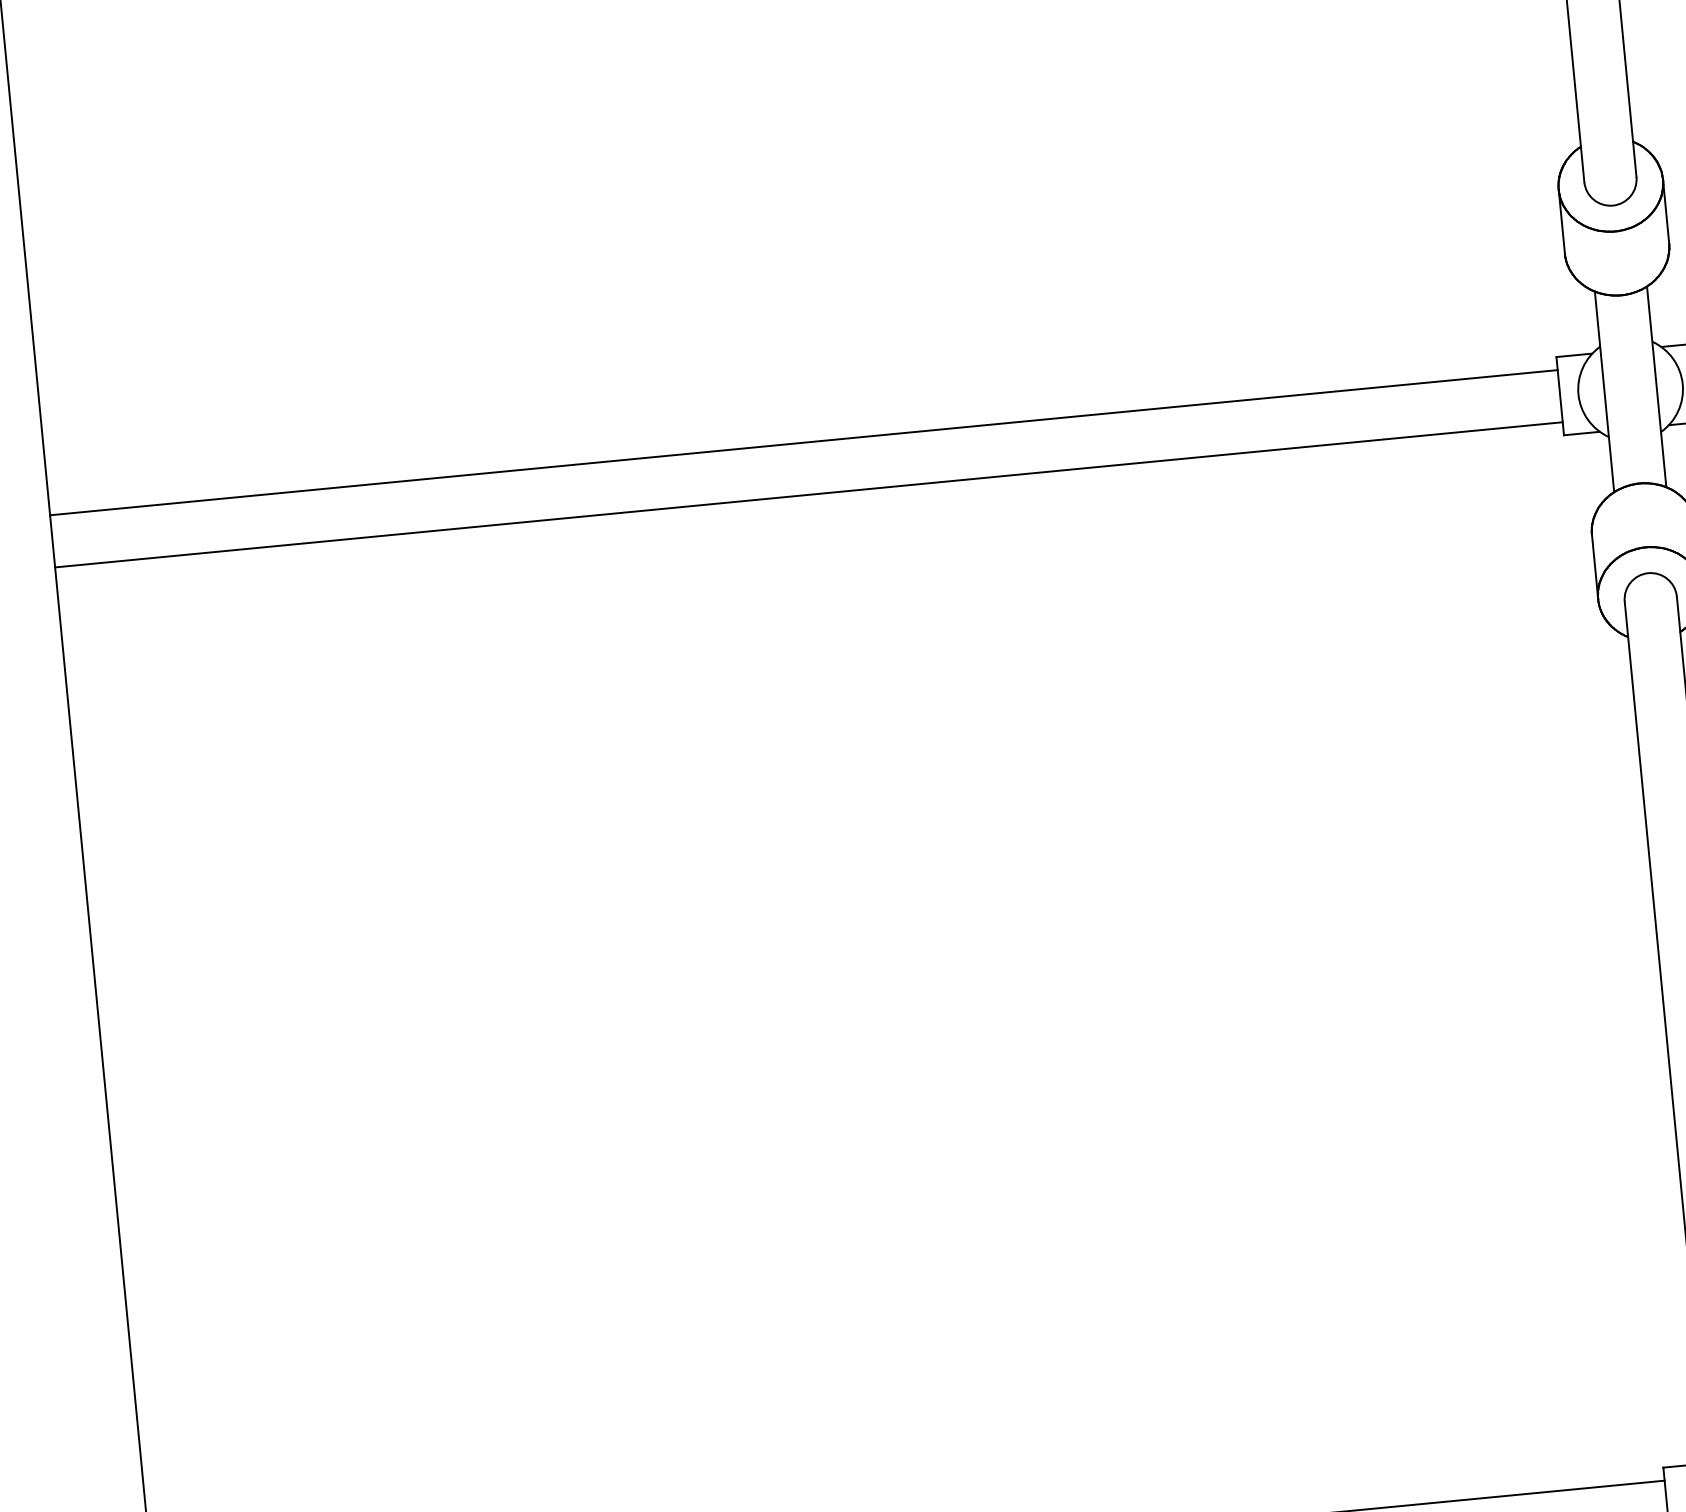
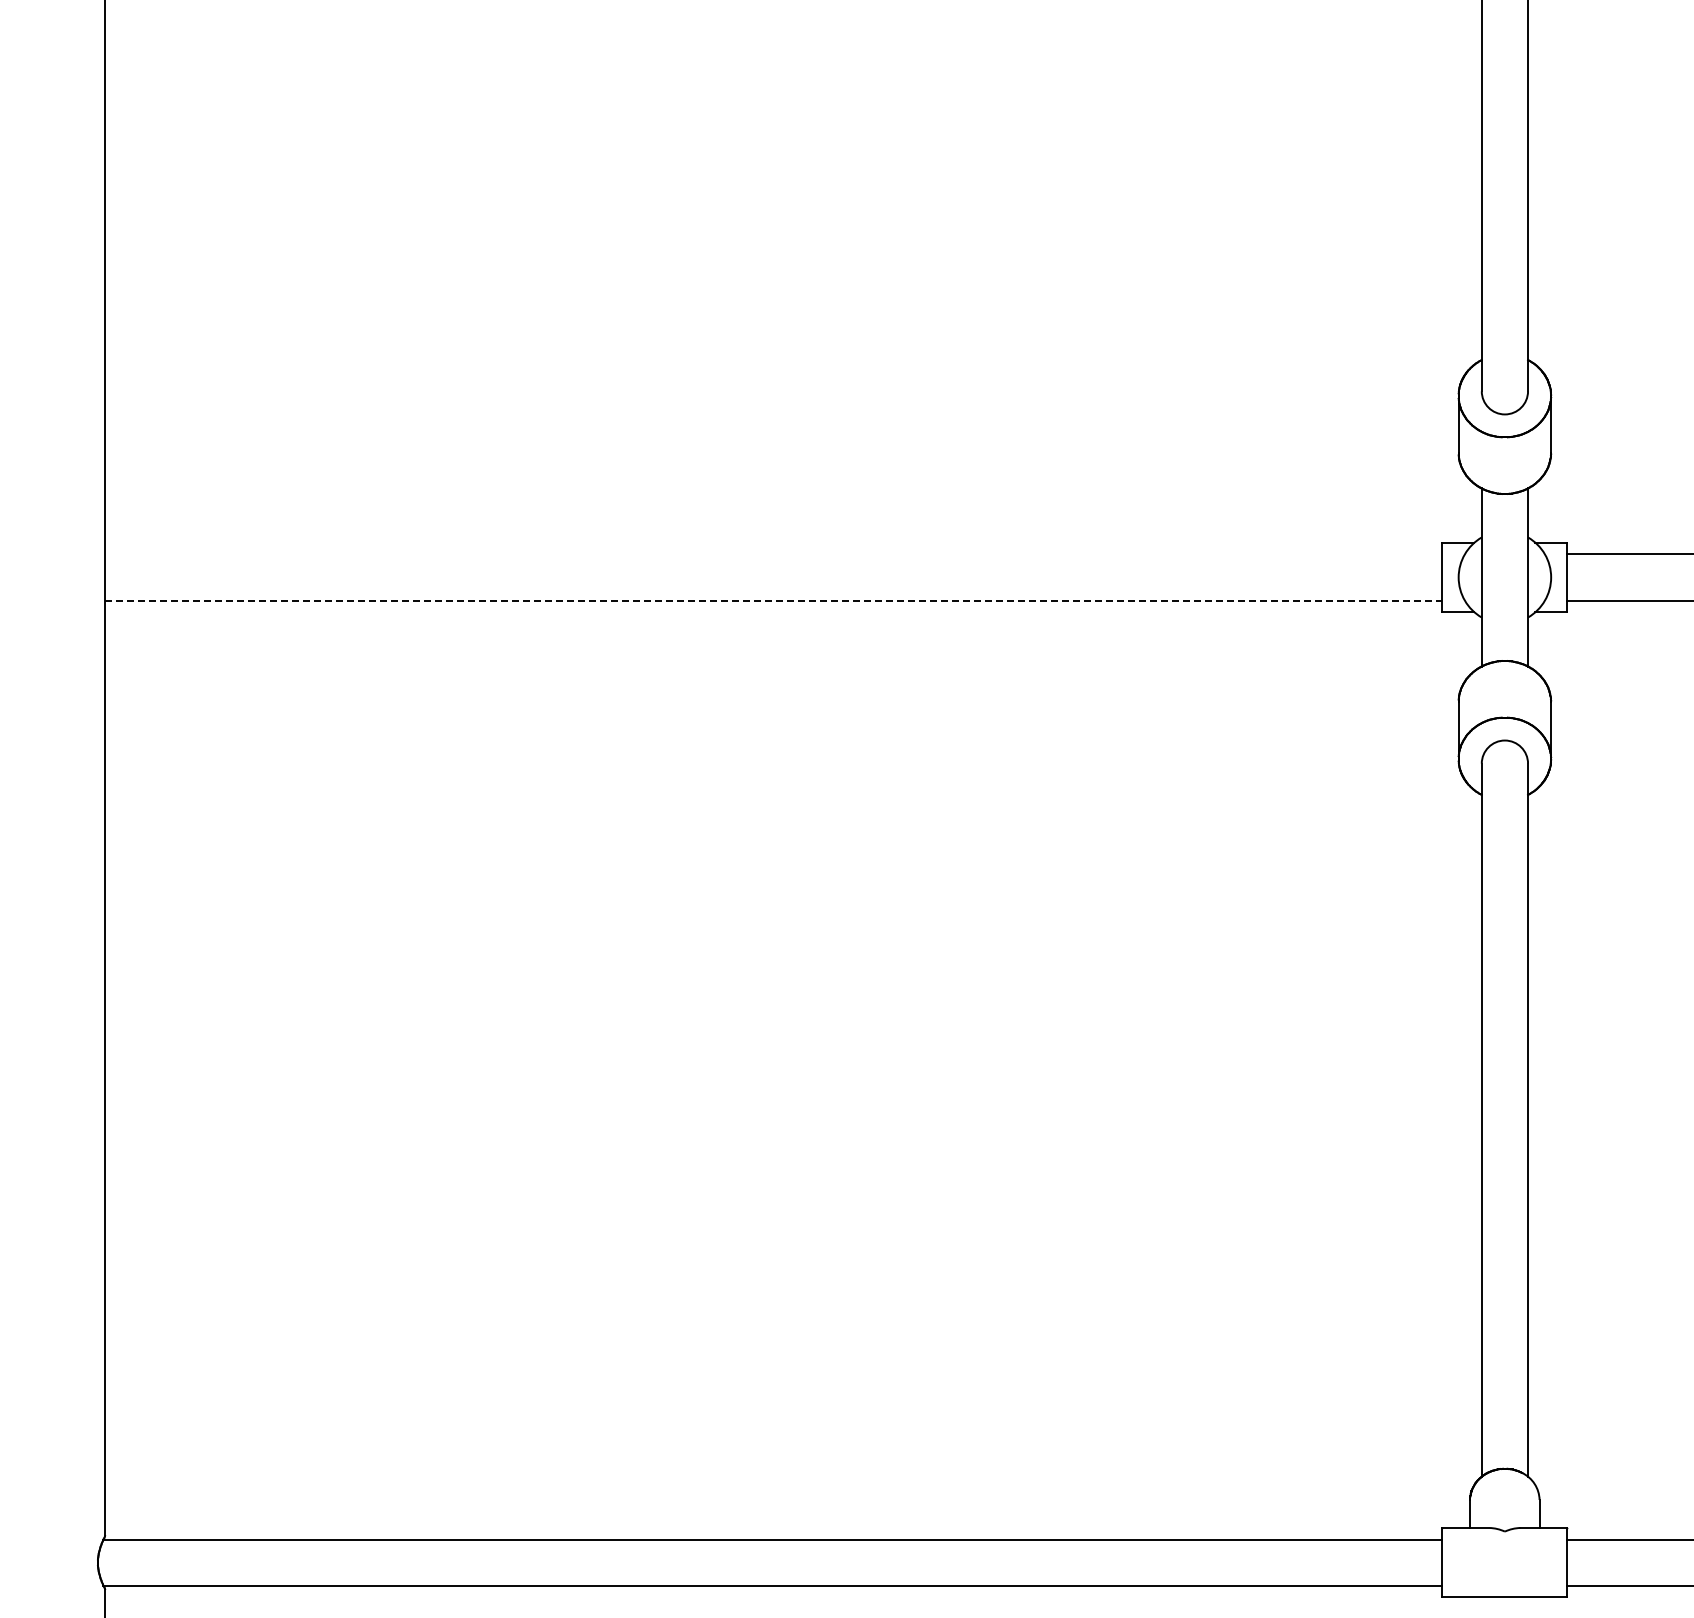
line: (803, 442) -> (773, 554), removed
line: (808, 494) -> (773, 600), solid -> dashed

